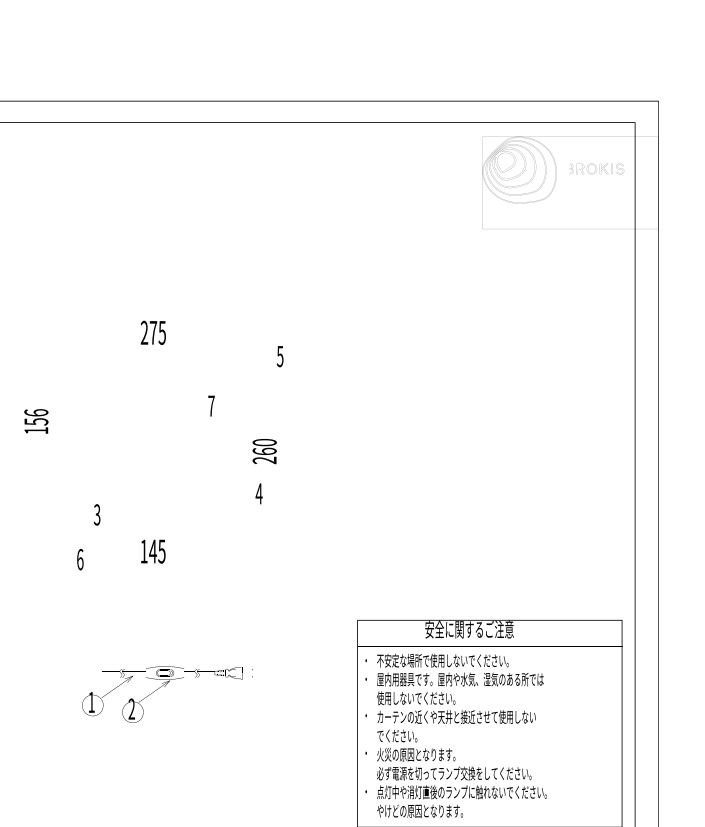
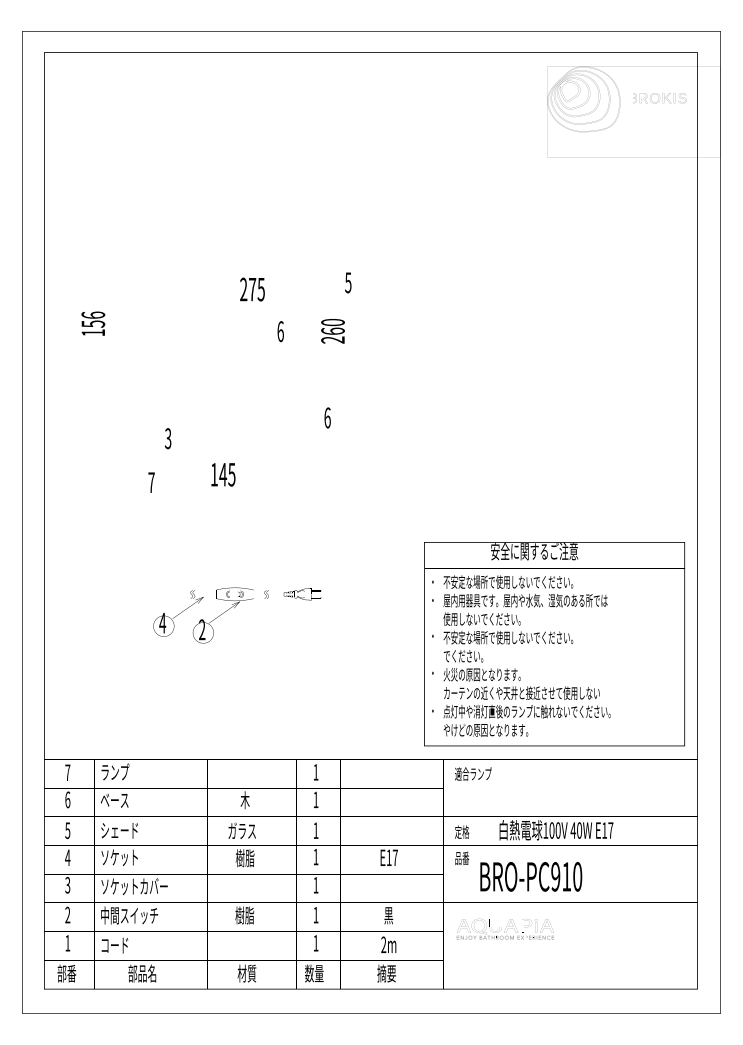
text: (153, 332) -> (252, 289), moved
text: (211, 405) -> (280, 331), 7 -> 6
text: (36, 421) -> (93, 323), moved
text: (264, 451) -> (332, 331), moved
text: (259, 493) -> (327, 417), 4 -> 6
text: (80, 559) -> (151, 482), 6 -> 7
text: (91, 702) -> (162, 623), 1 -> 4
text: (456, 716) -> (521, 637), カーテンの近くや天井と接近させて使用しない -> 不安定な場所で使用しないでください。
text: (456, 772) -> (521, 692), 必ず電源を切ってランプ交換をしてください。 -> カーテンの近くや天井と接近させて使用しない

